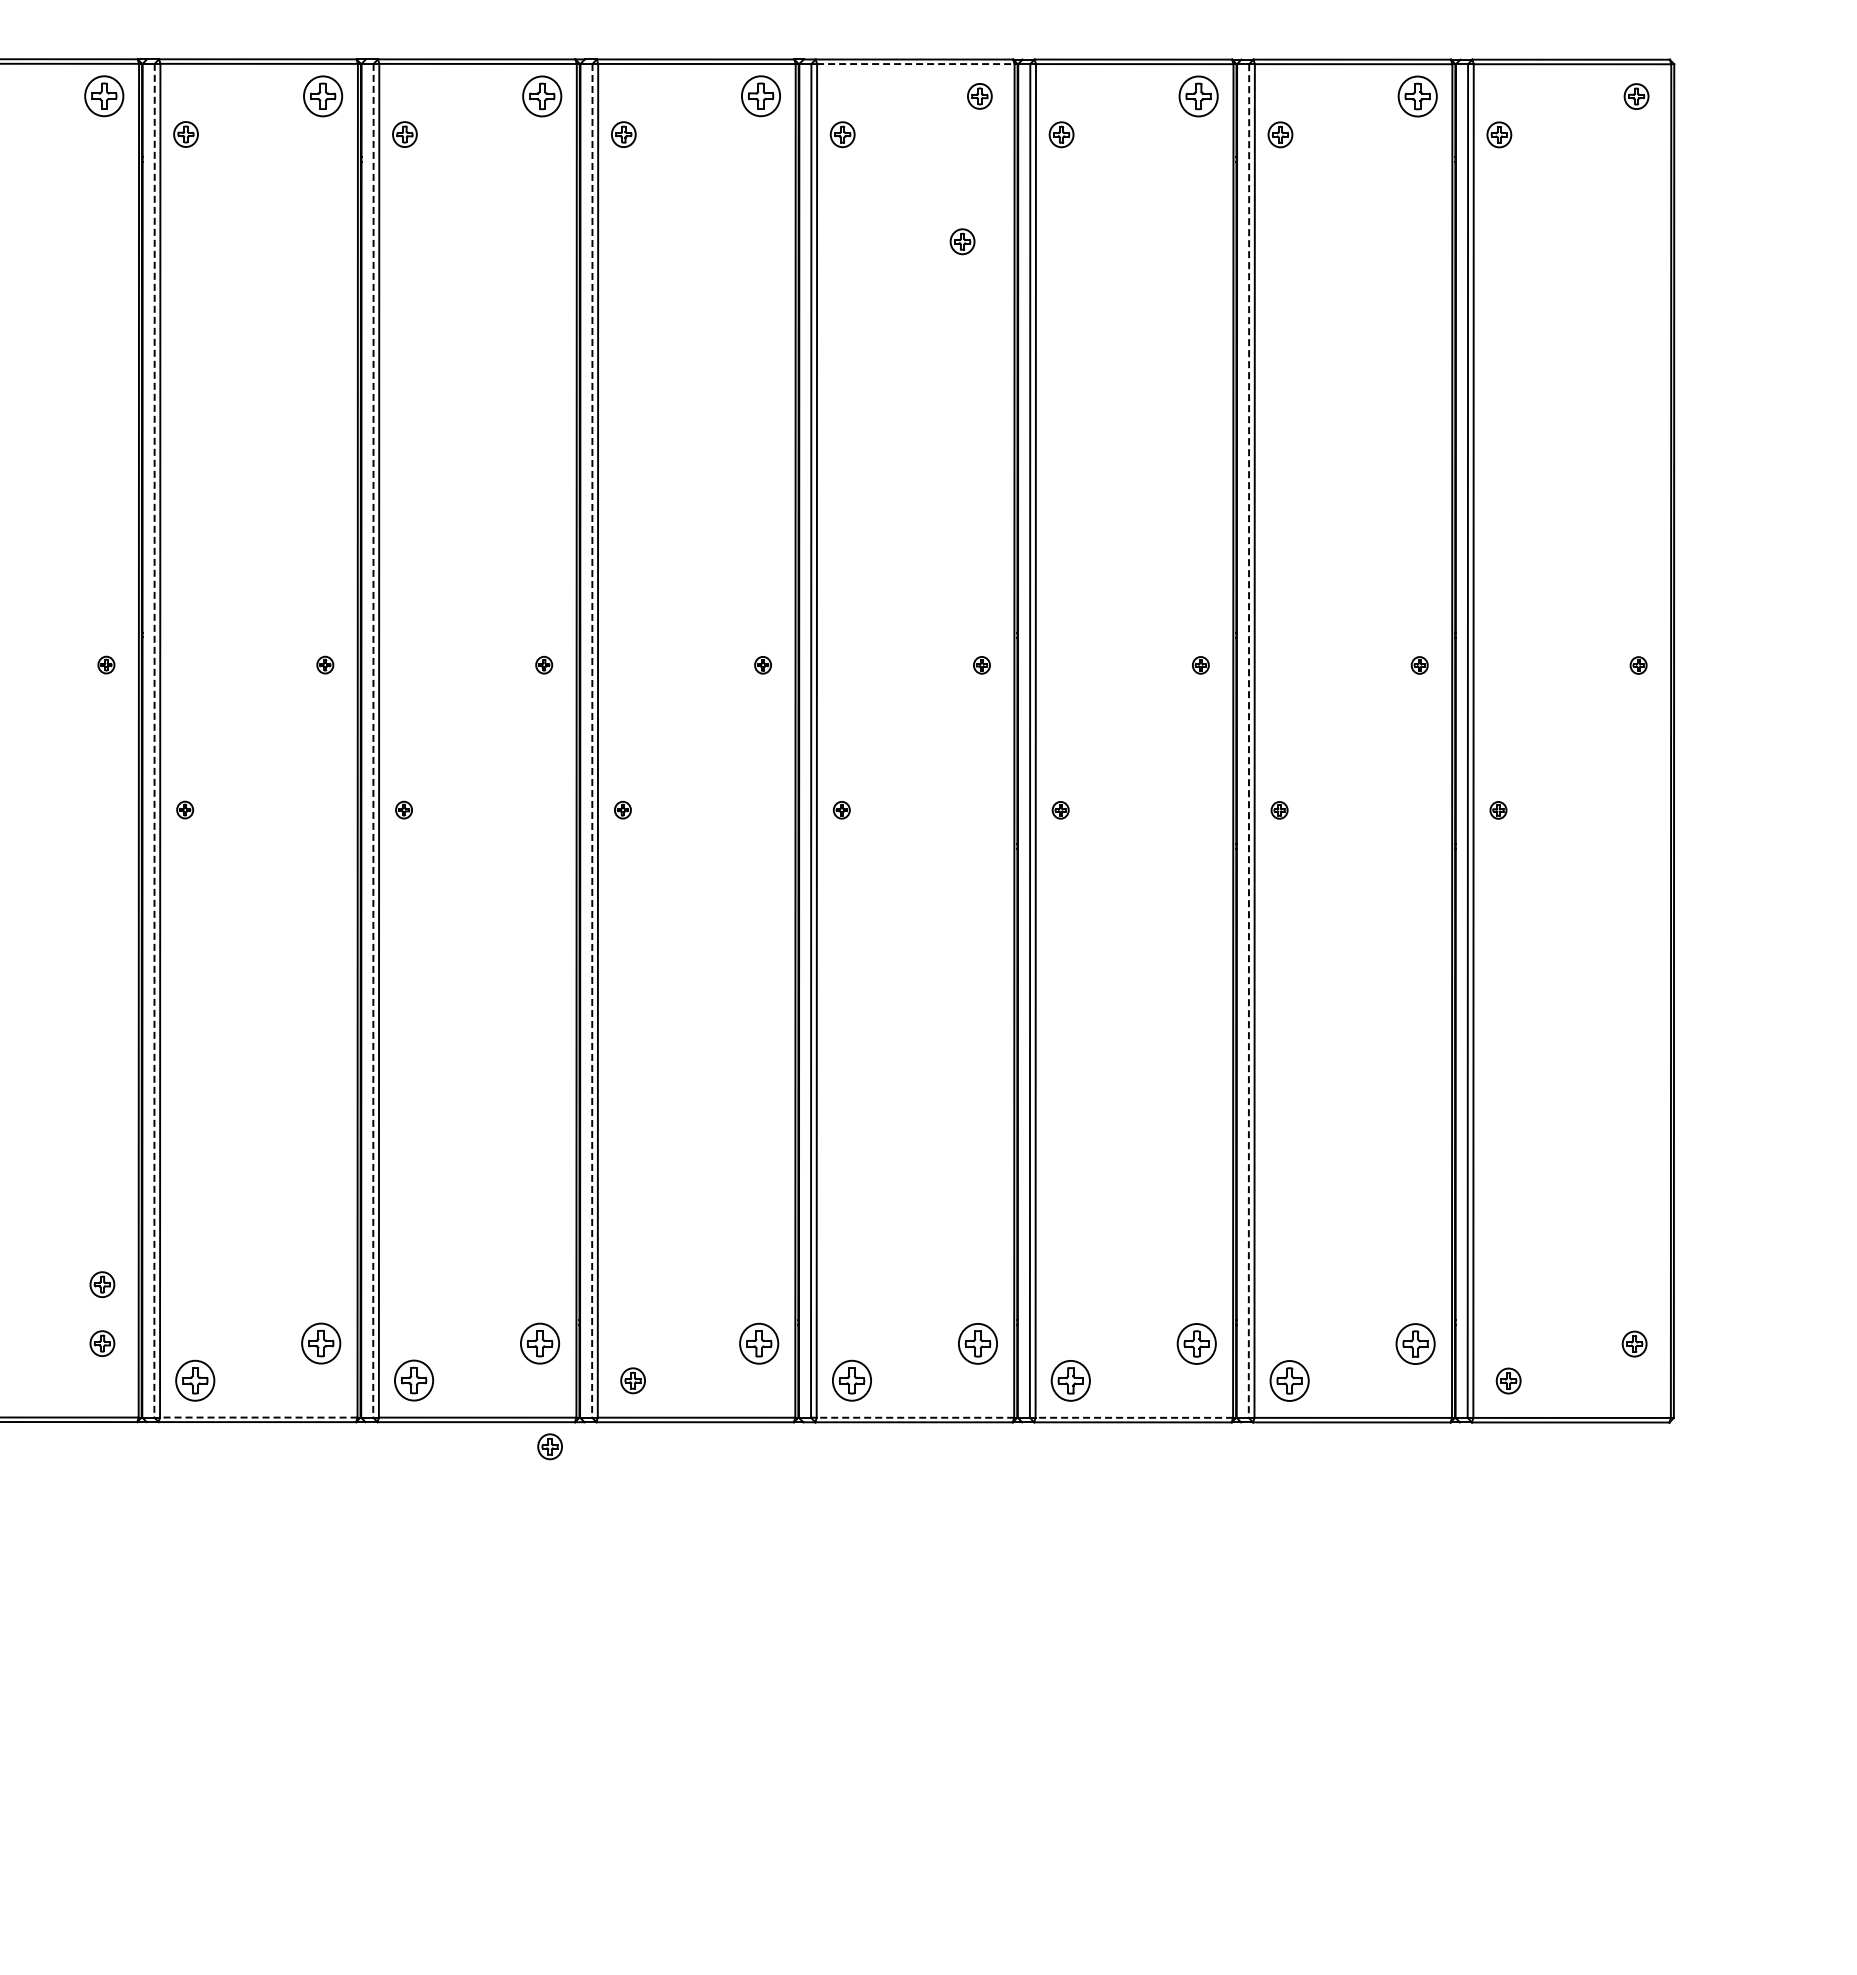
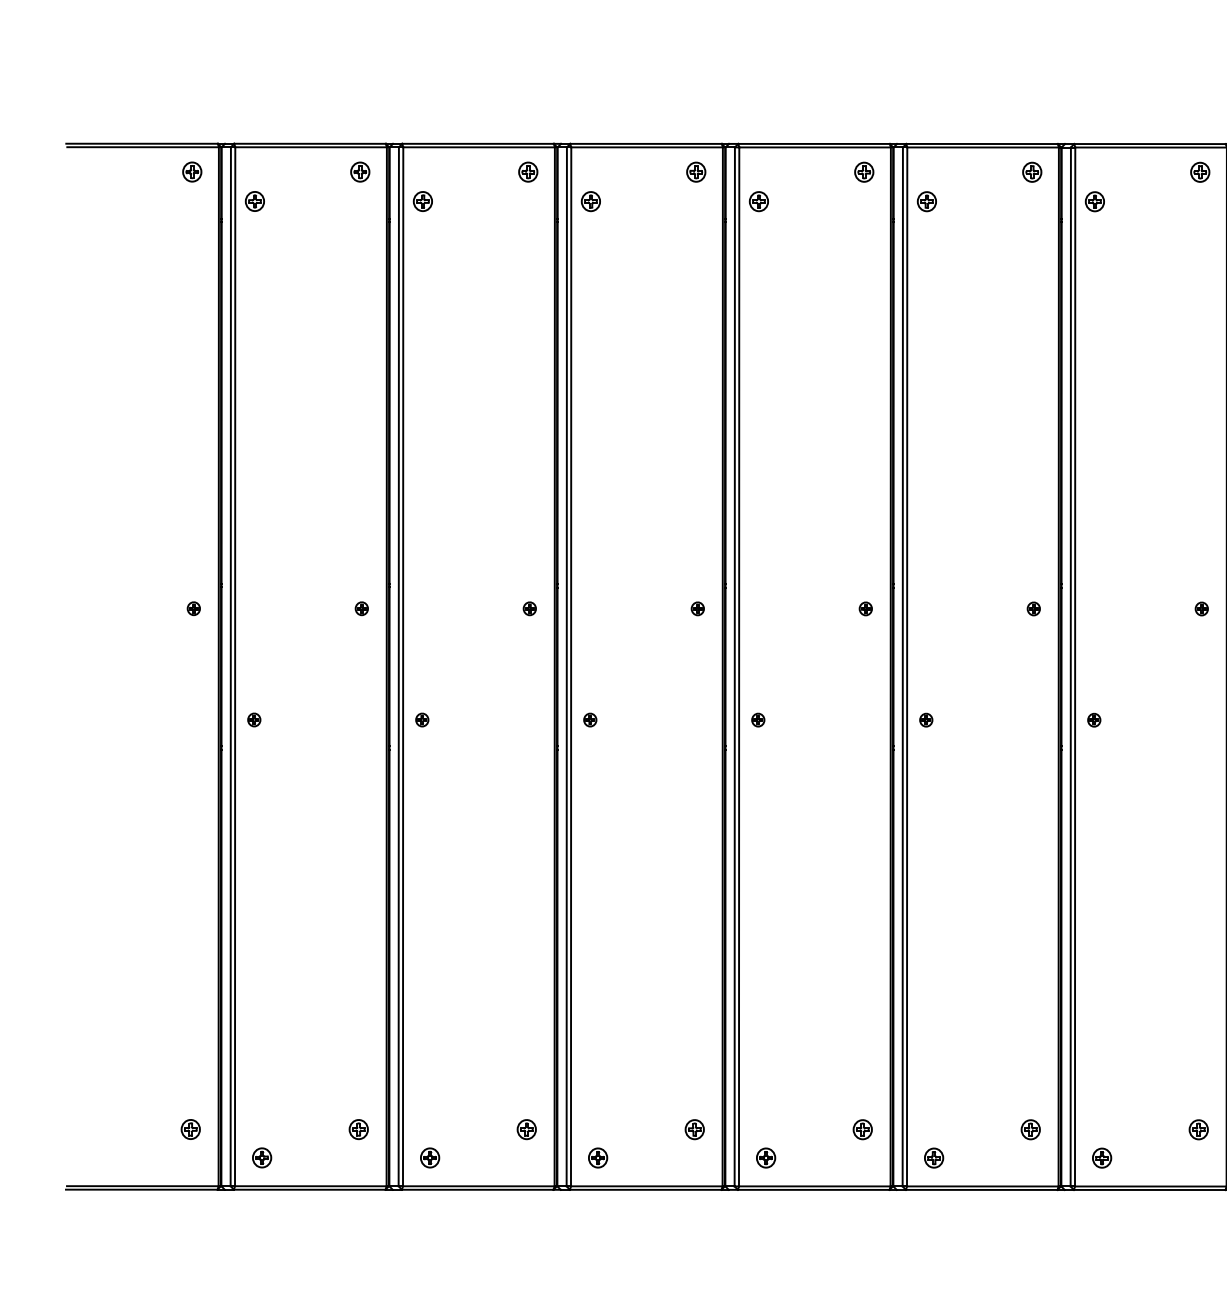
line: (915, 64) -> (814, 147), dashed -> solid
part: (104, 95) -> (192, 171), size x0.62
part: (323, 95) -> (360, 171), size x0.62
part: (541, 95) -> (527, 171), size x0.62
part: (760, 96) -> (695, 172), size x0.62
part: (1198, 96) -> (1032, 172), size x0.62
part: (1417, 96) -> (1200, 172), size x0.62
part: (962, 241) -> (850, 283), removed
line: (154, 740) -> (230, 666), dashed -> solid
line: (373, 740) -> (398, 666), dashed -> solid
line: (592, 740) -> (566, 666), dashed -> solid
line: (1249, 741) -> (1071, 667), dashed -> solid
part: (102, 1284) -> (190, 1084), removed
part: (321, 1343) -> (358, 1129), size x0.62
part: (540, 1343) -> (527, 1129), size x0.62
part: (758, 1343) -> (694, 1129), size x0.62
part: (977, 1343) -> (862, 1129), size x0.62
part: (1196, 1343) -> (1030, 1129), size x0.62
part: (1415, 1343) -> (1198, 1129), size x0.62
part: (195, 1380) -> (262, 1157), size x0.62
part: (414, 1380) -> (430, 1157), size x0.62
part: (851, 1380) -> (765, 1157), size x0.62
part: (1070, 1380) -> (933, 1157), size x0.62
part: (1289, 1380) -> (1101, 1157), size x0.62
line: (258, 1417) -> (310, 1186), dashed -> solid
line: (915, 1417) -> (814, 1186), dashed -> solid
line: (1134, 1417) -> (982, 1186), dashed -> solid
part: (549, 1446) -> (533, 1208), removed

